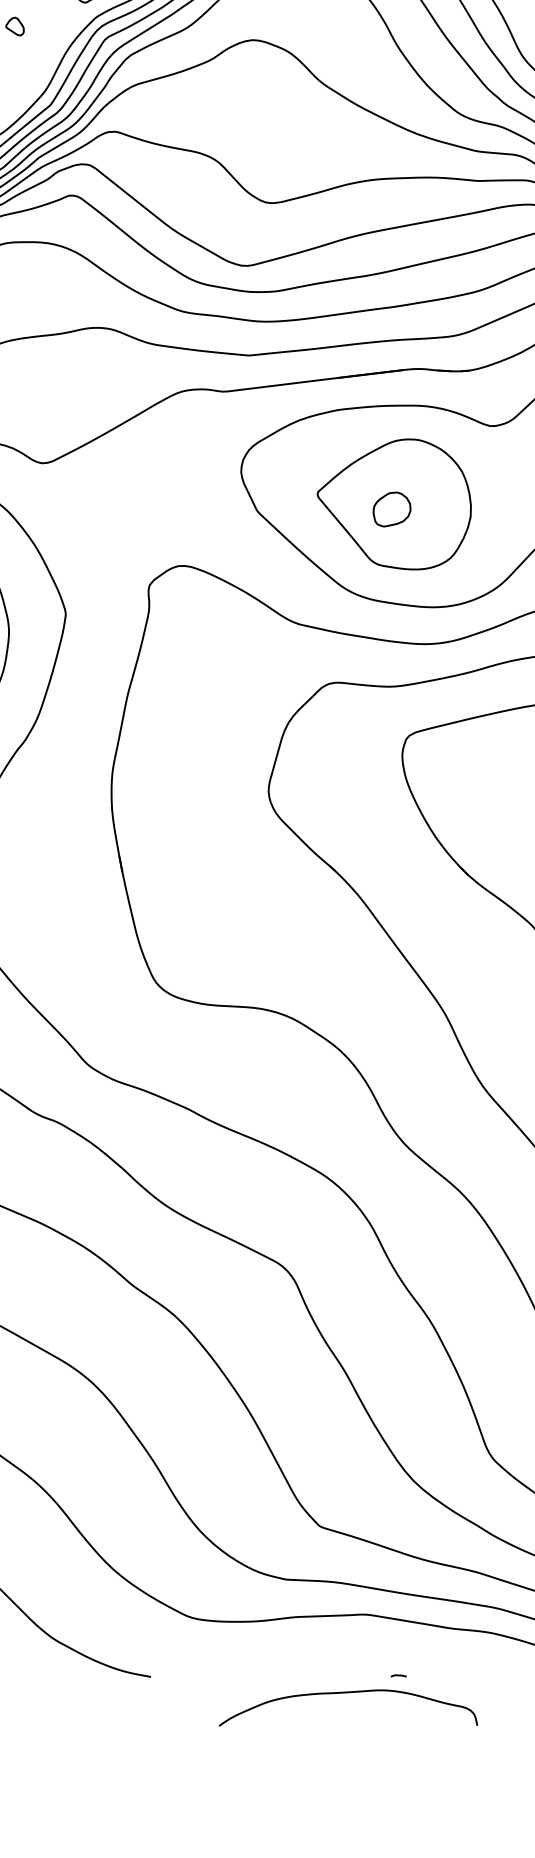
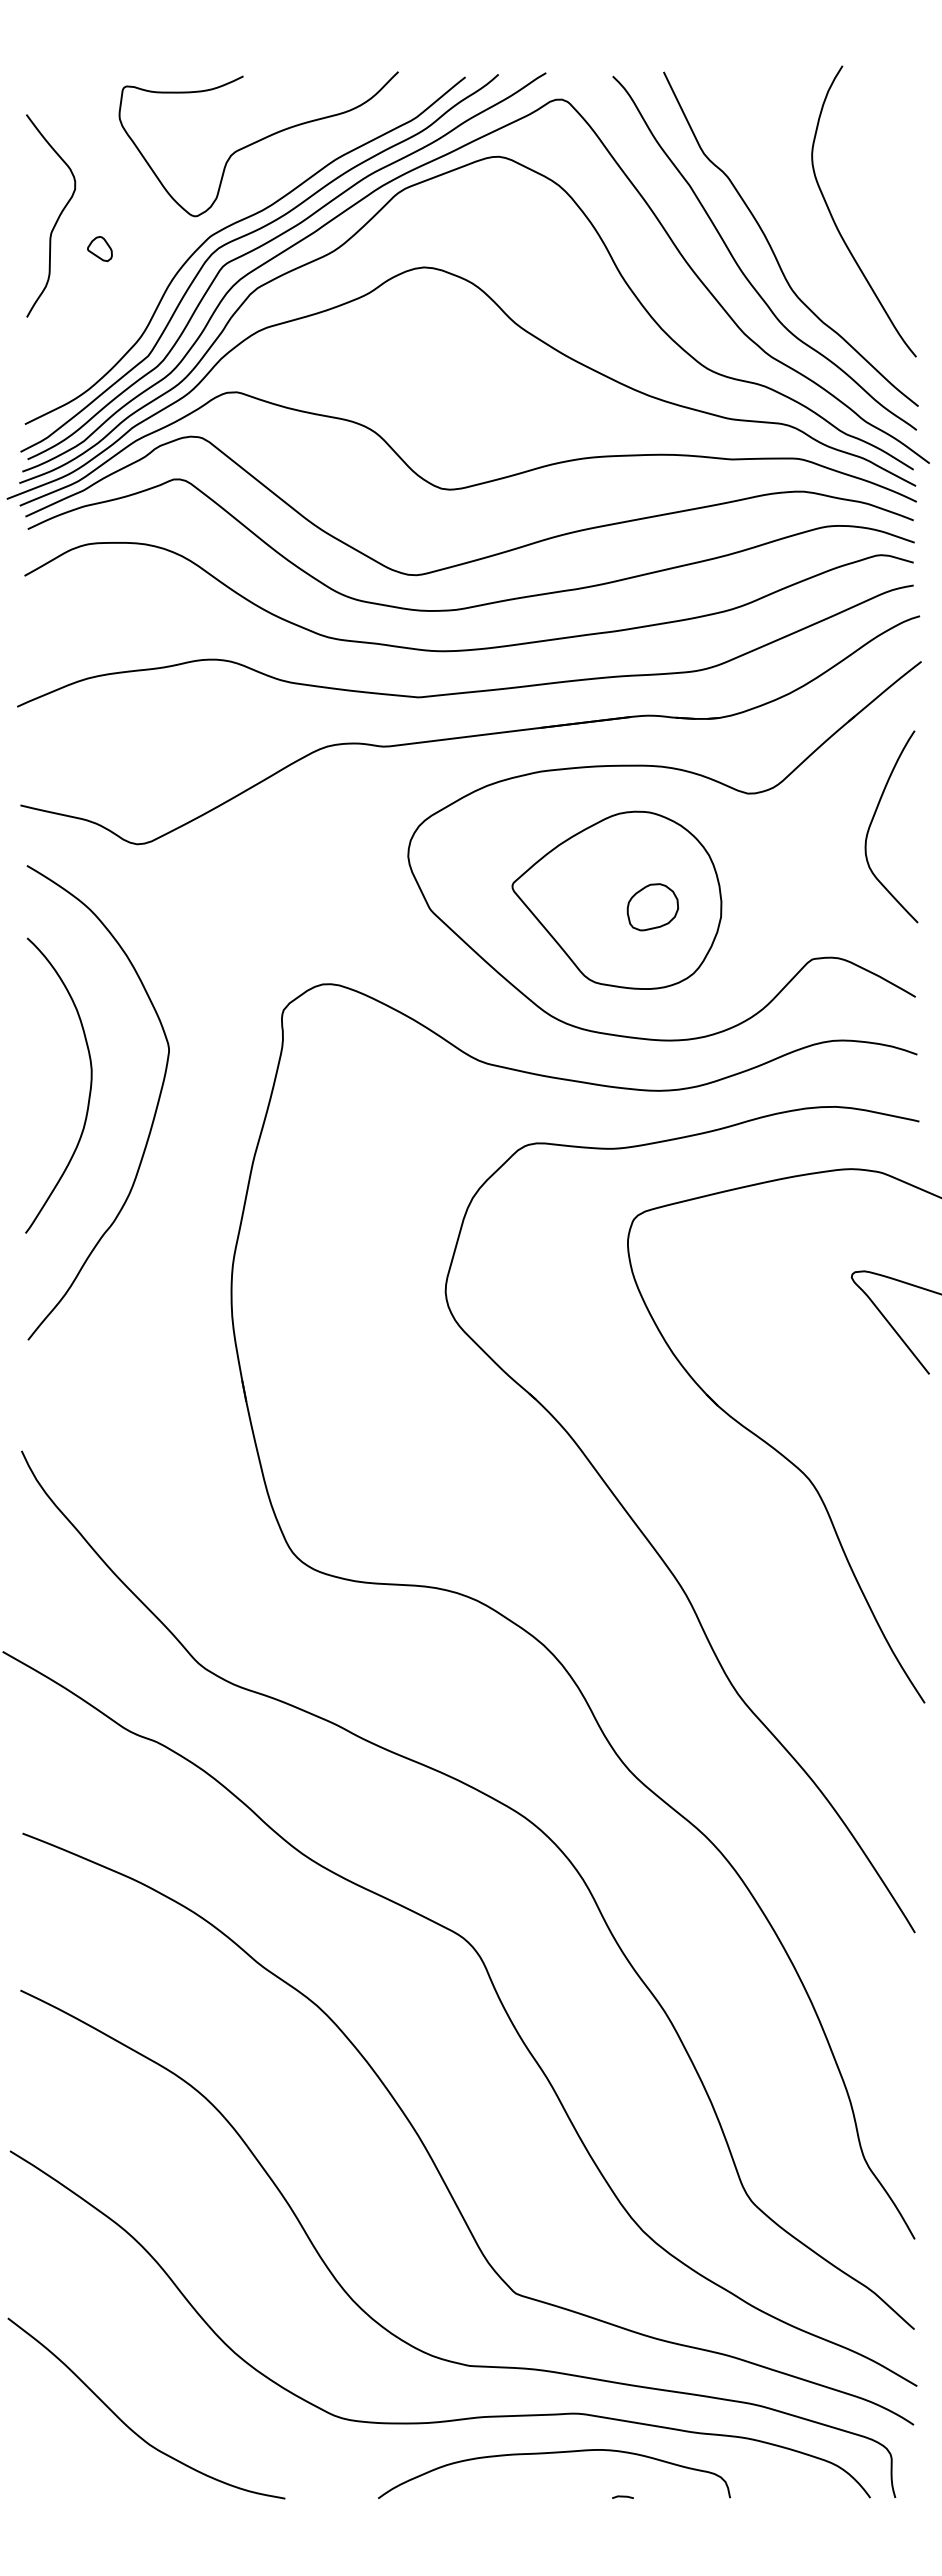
part: (391, 509) -> (652, 907), moved
curve: (348, 1692) -> (554, 2453), moved

